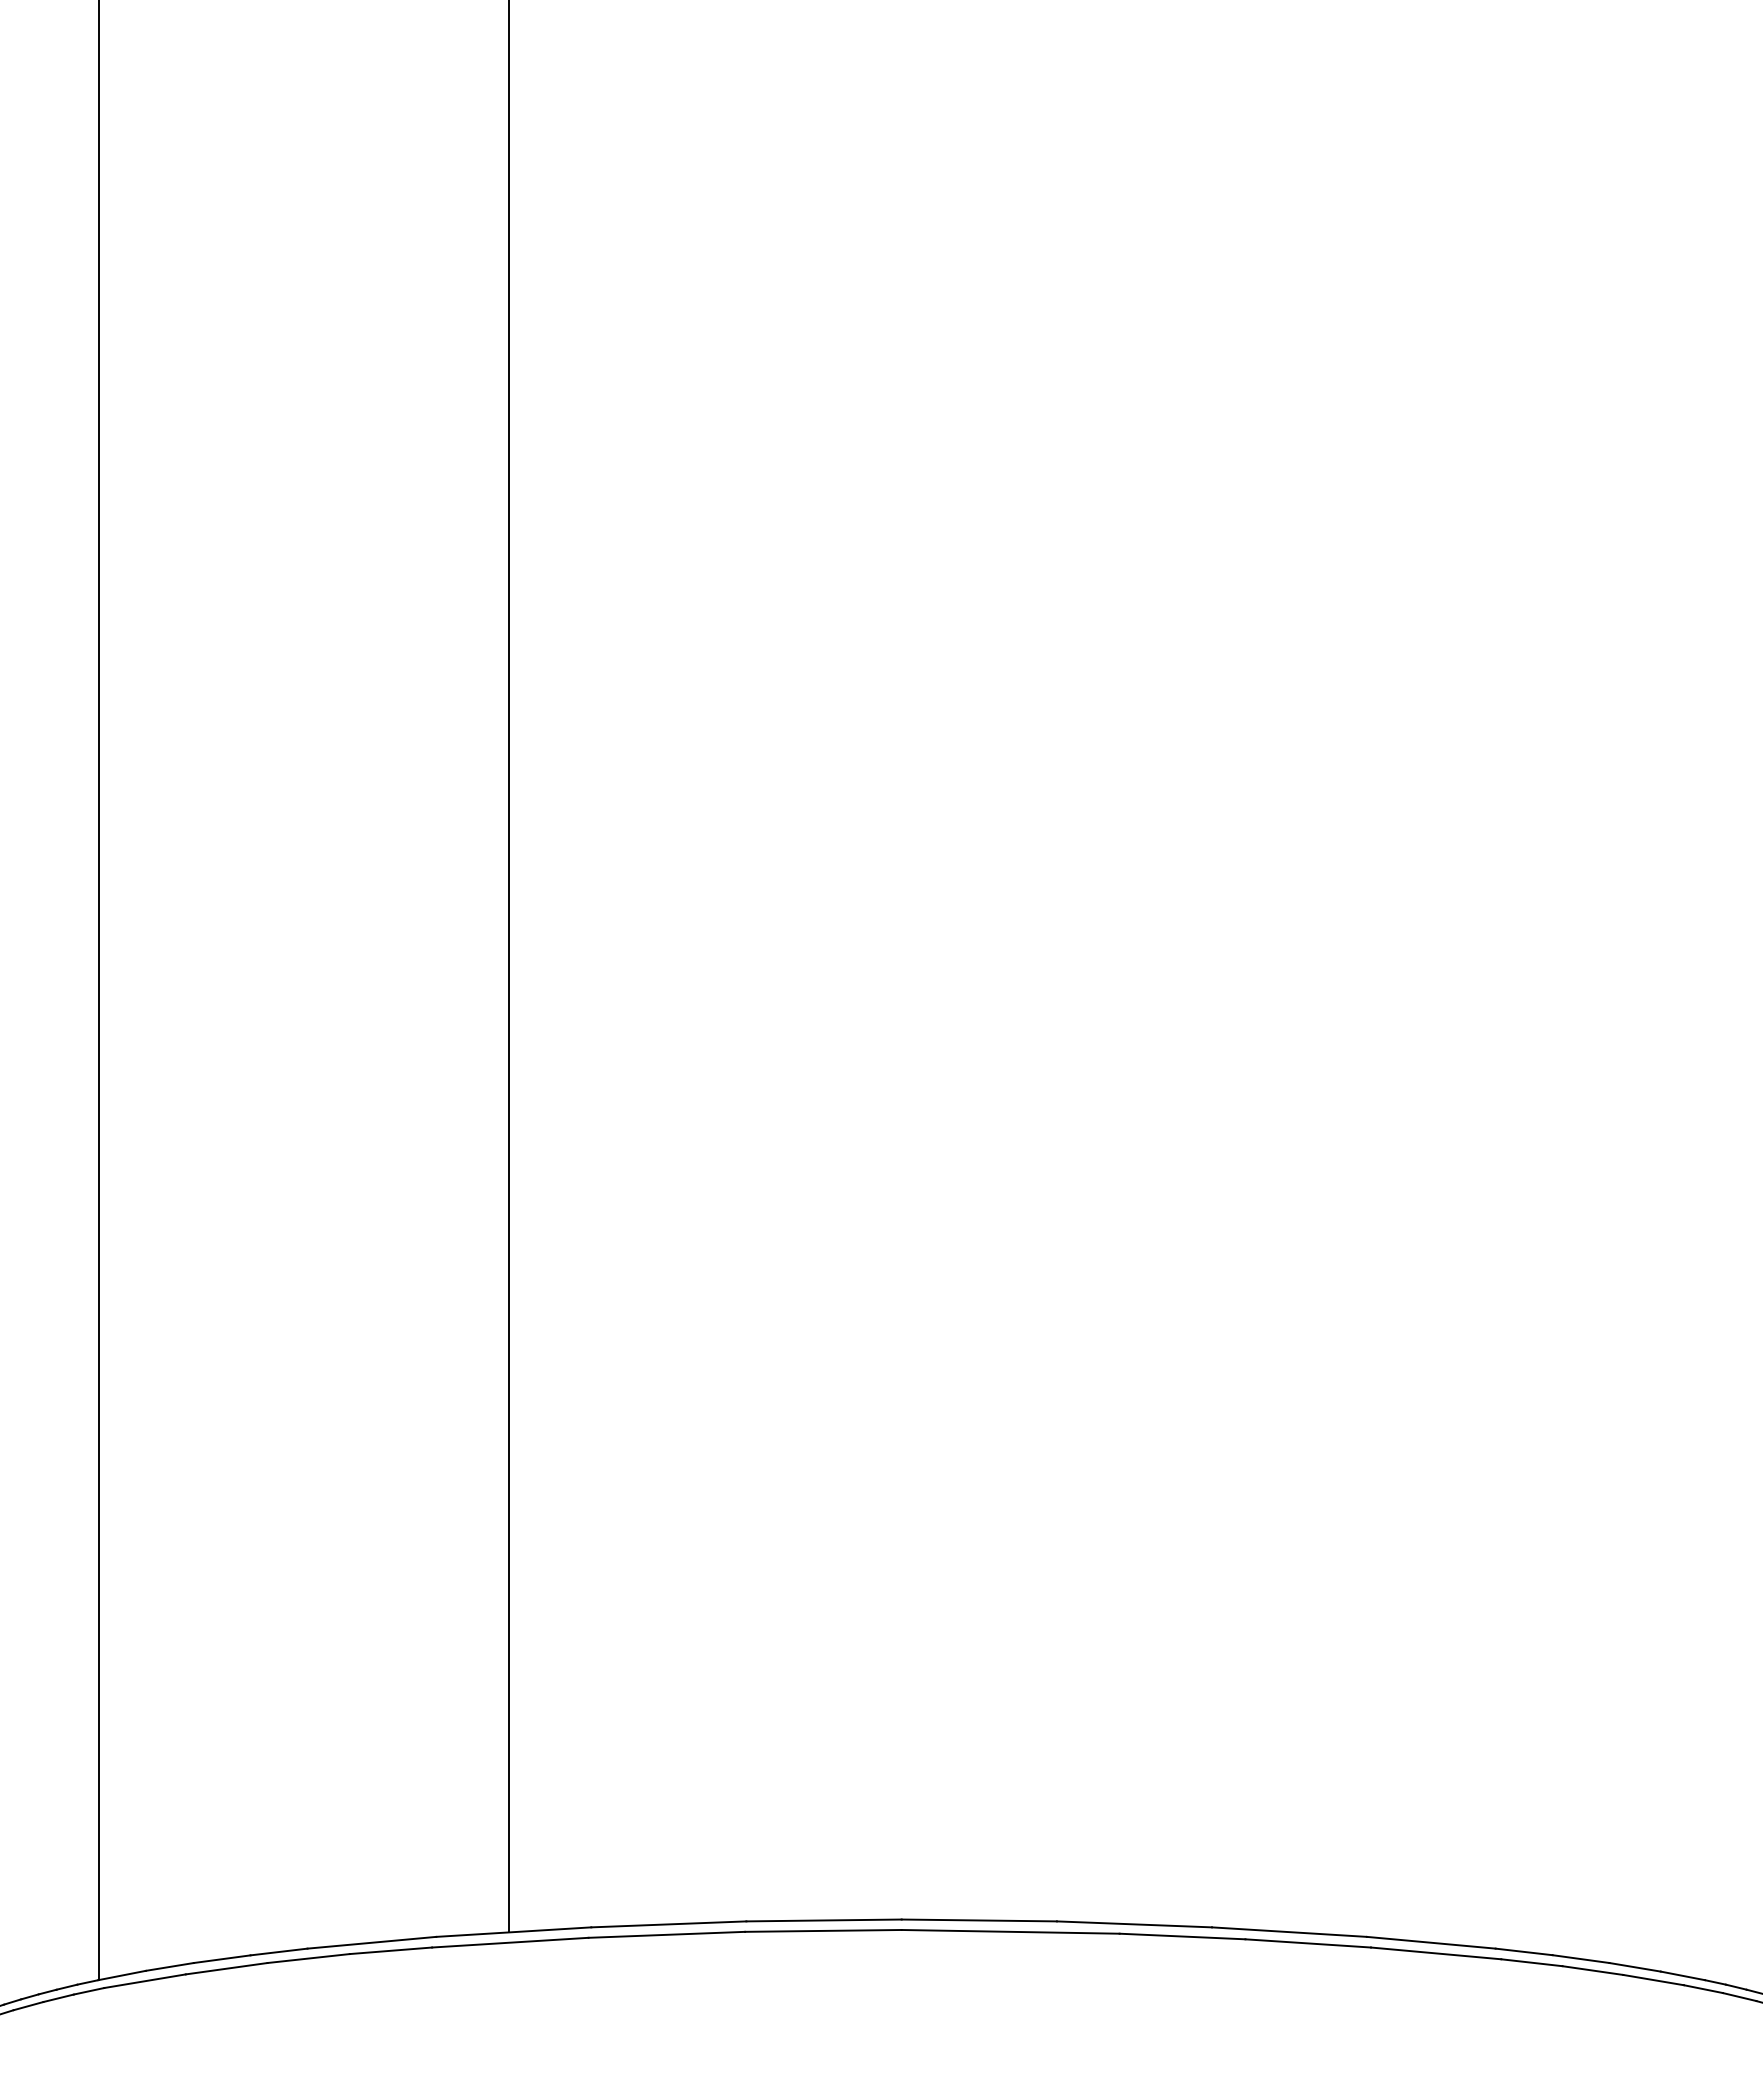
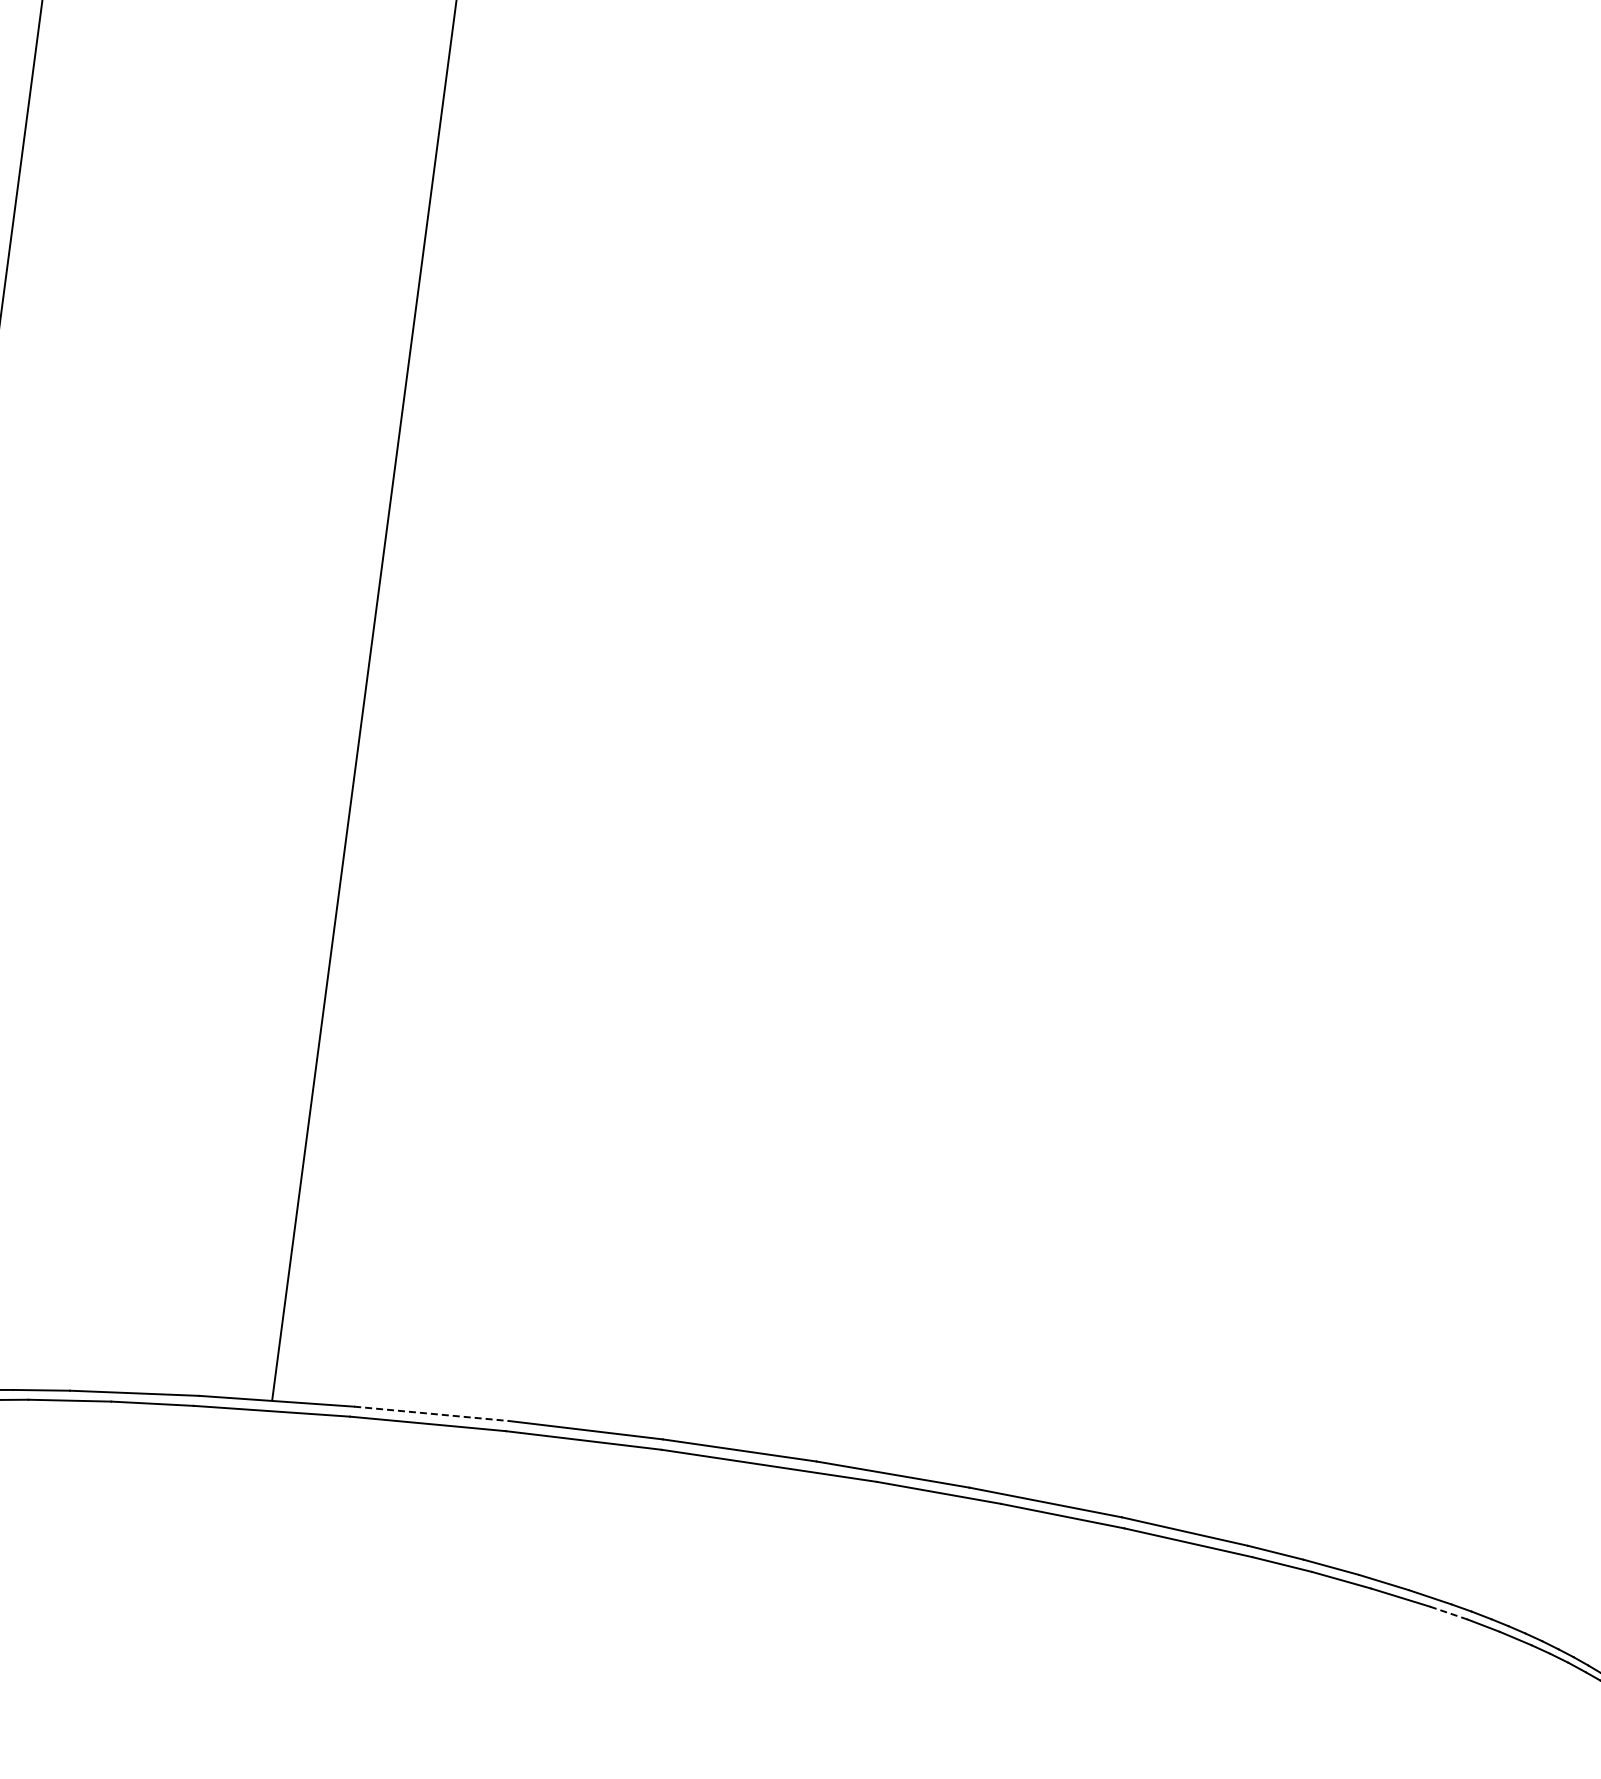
line: (668, 1924) -> (431, 1413), solid -> dashed
line: (1703, 1989) -> (1448, 1613), solid -> dashed

